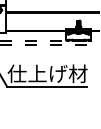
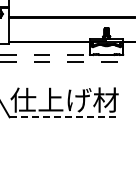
line: (46, 86) -> (63, 117), solid -> dashed

